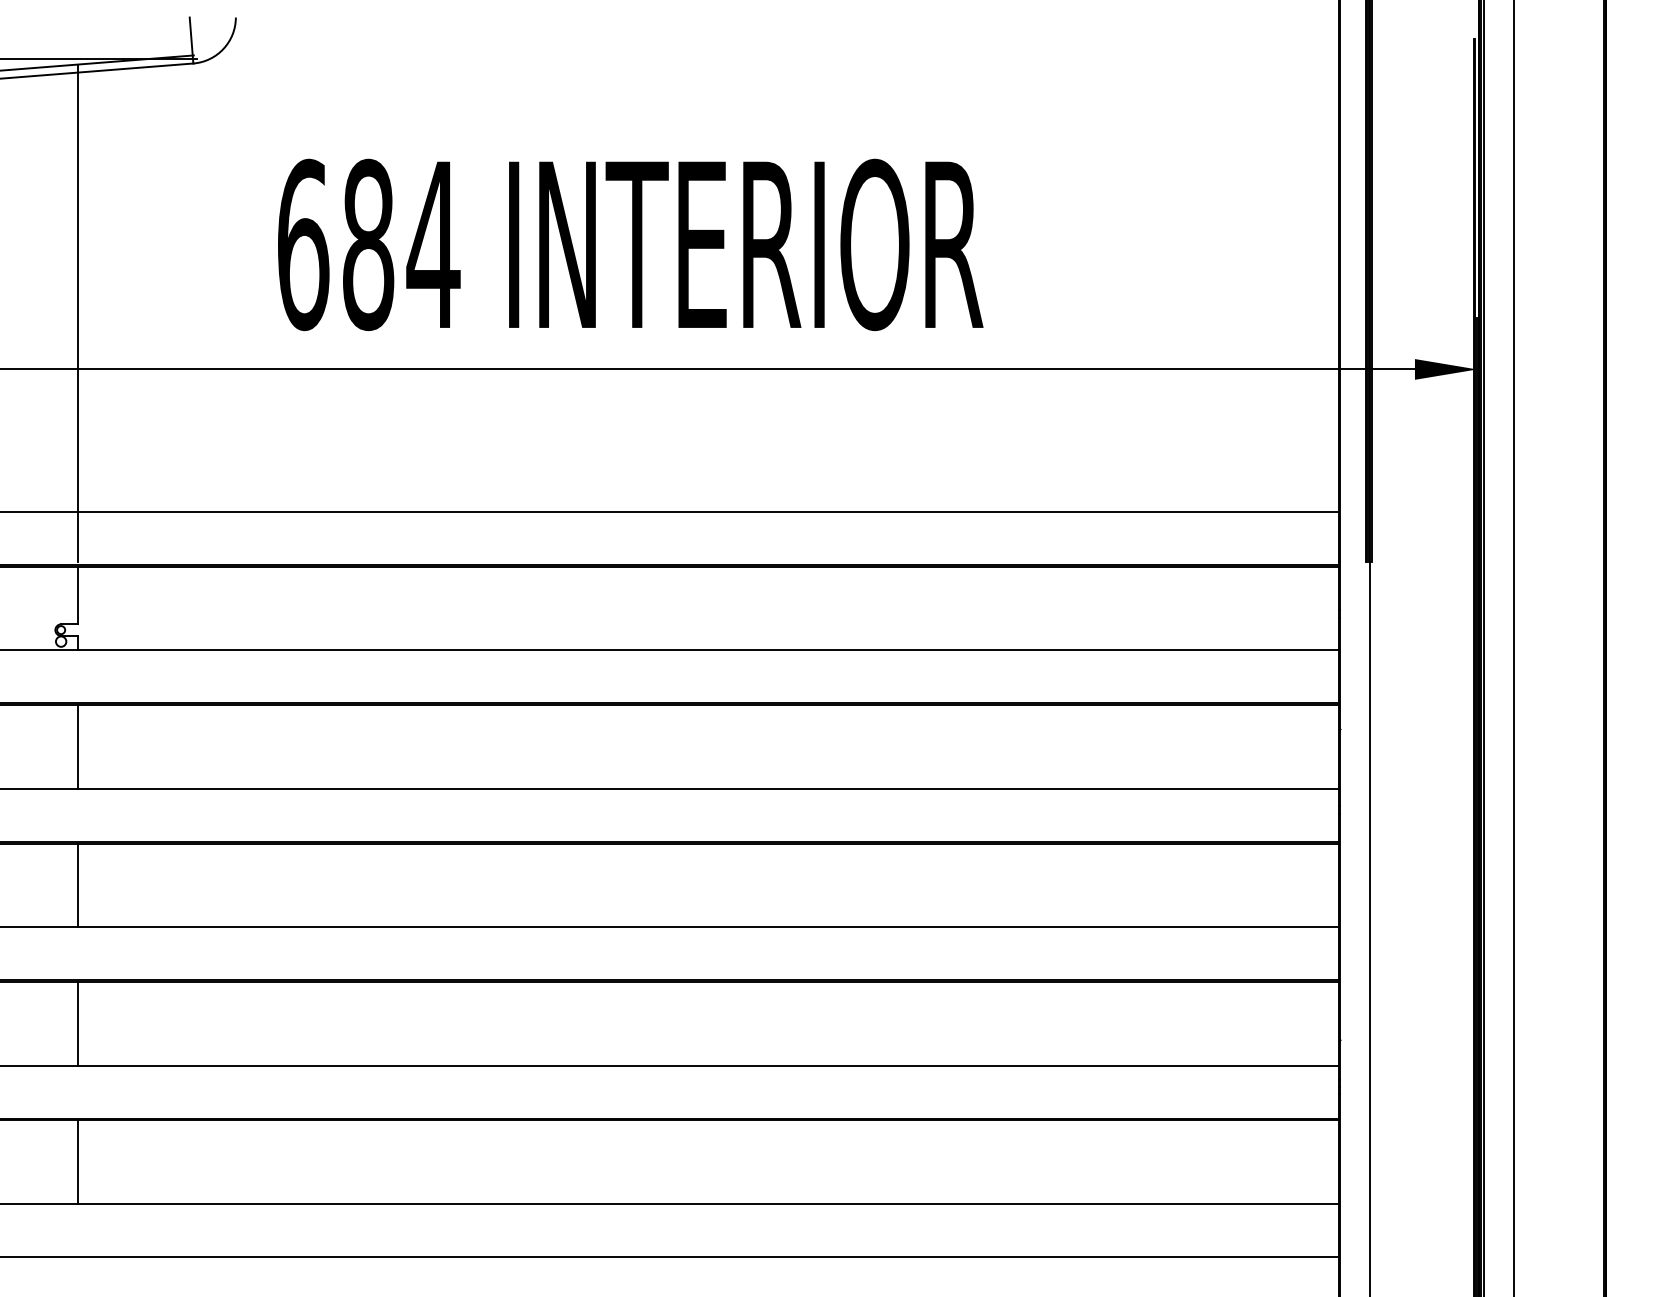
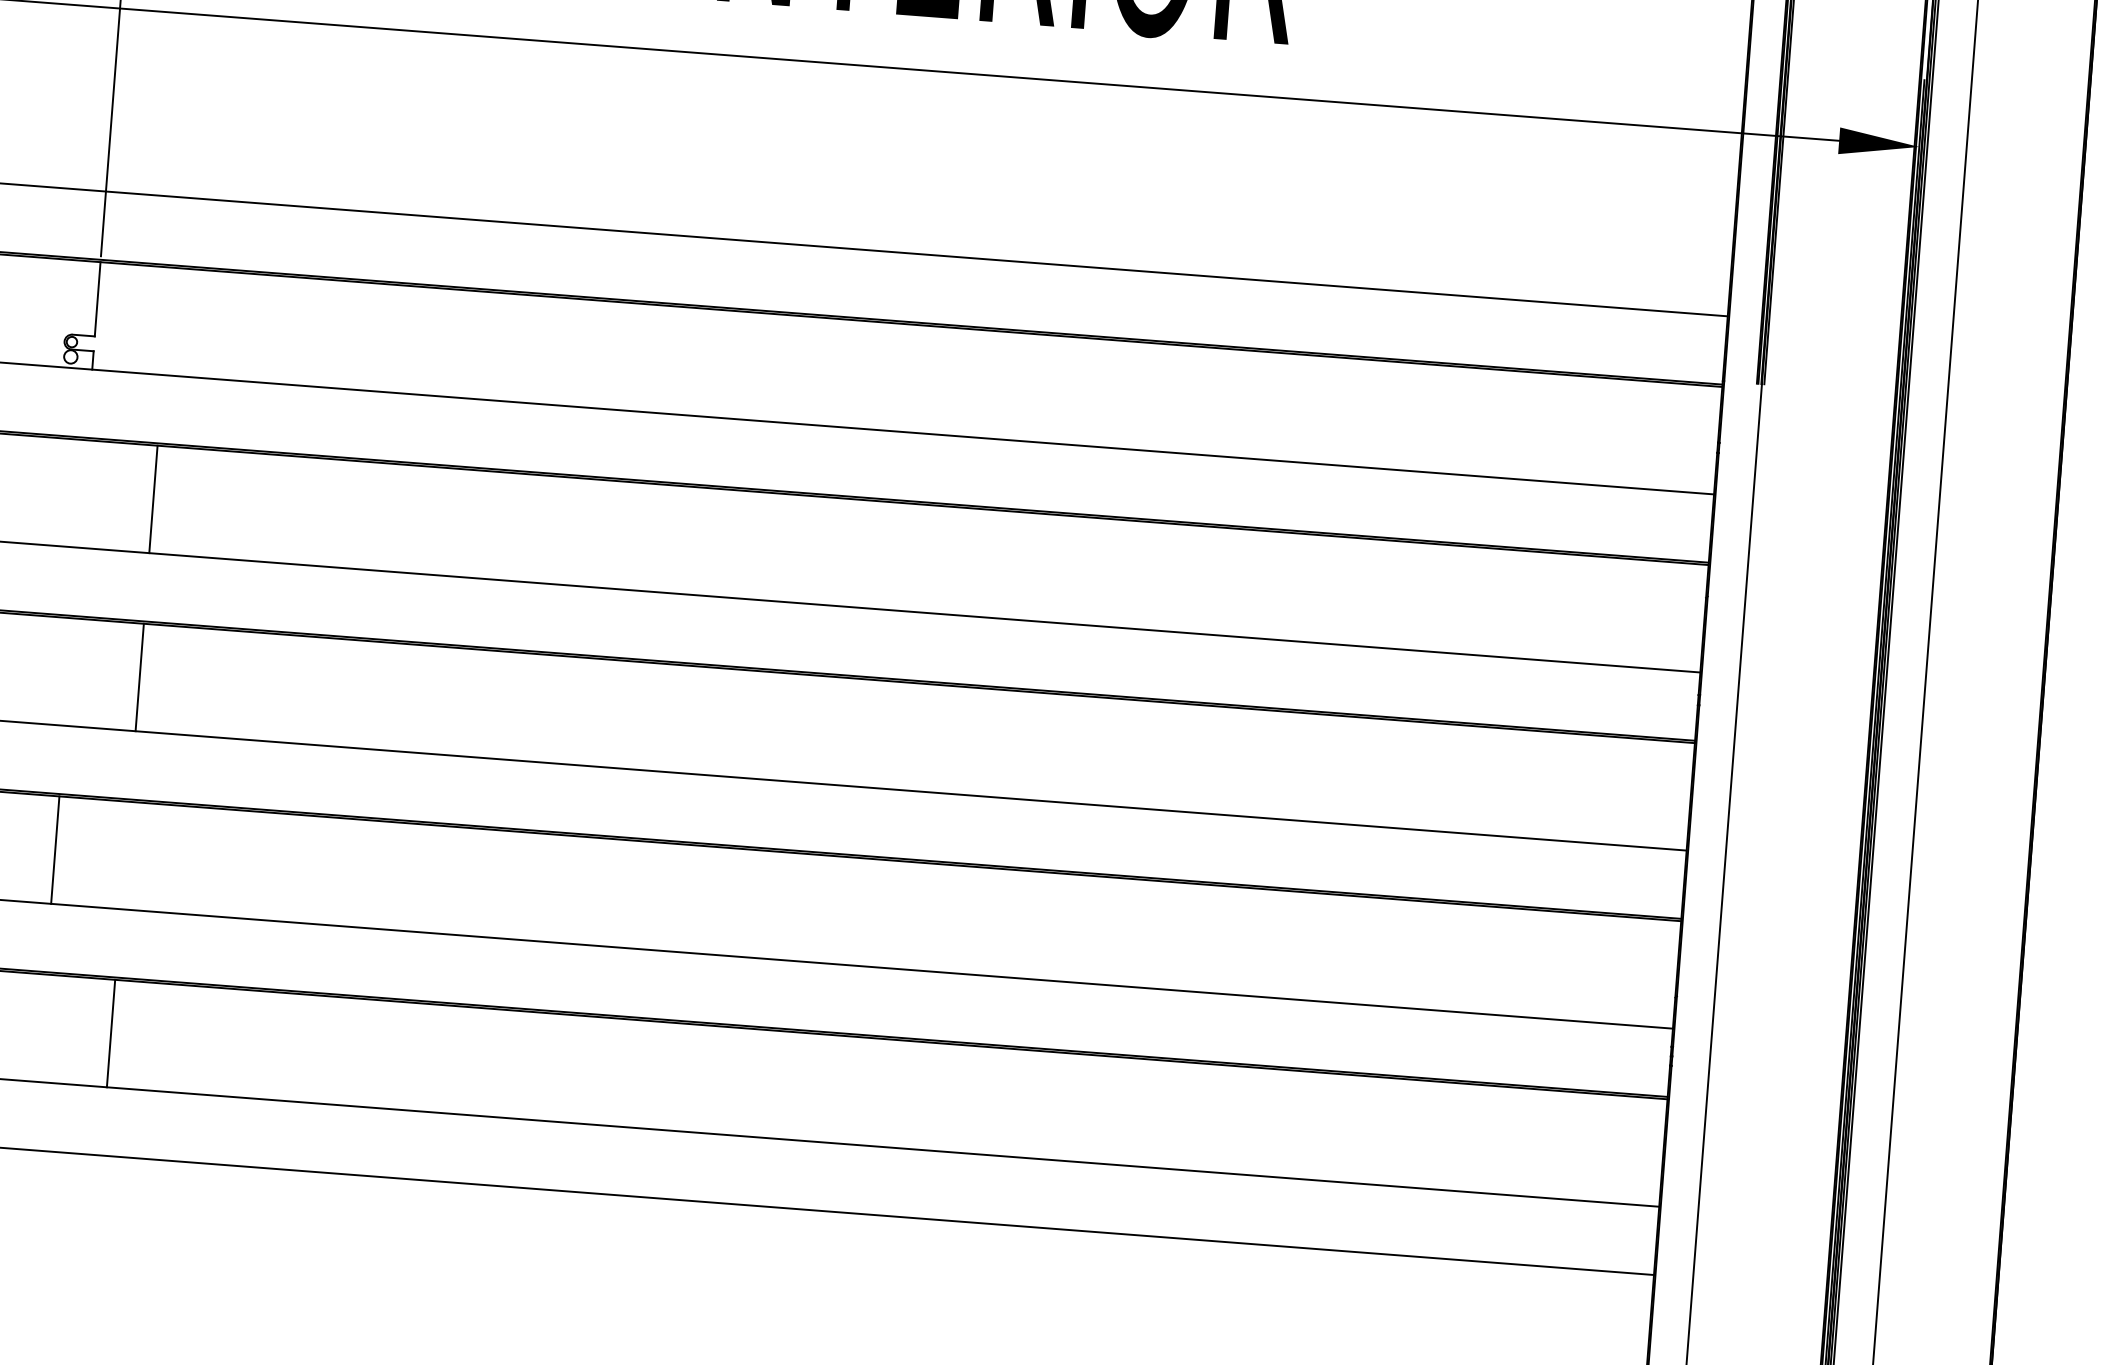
line: (78, 746) -> (153, 498), moved
line: (78, 885) -> (139, 677), moved
line: (78, 1161) -> (111, 1032), moved

